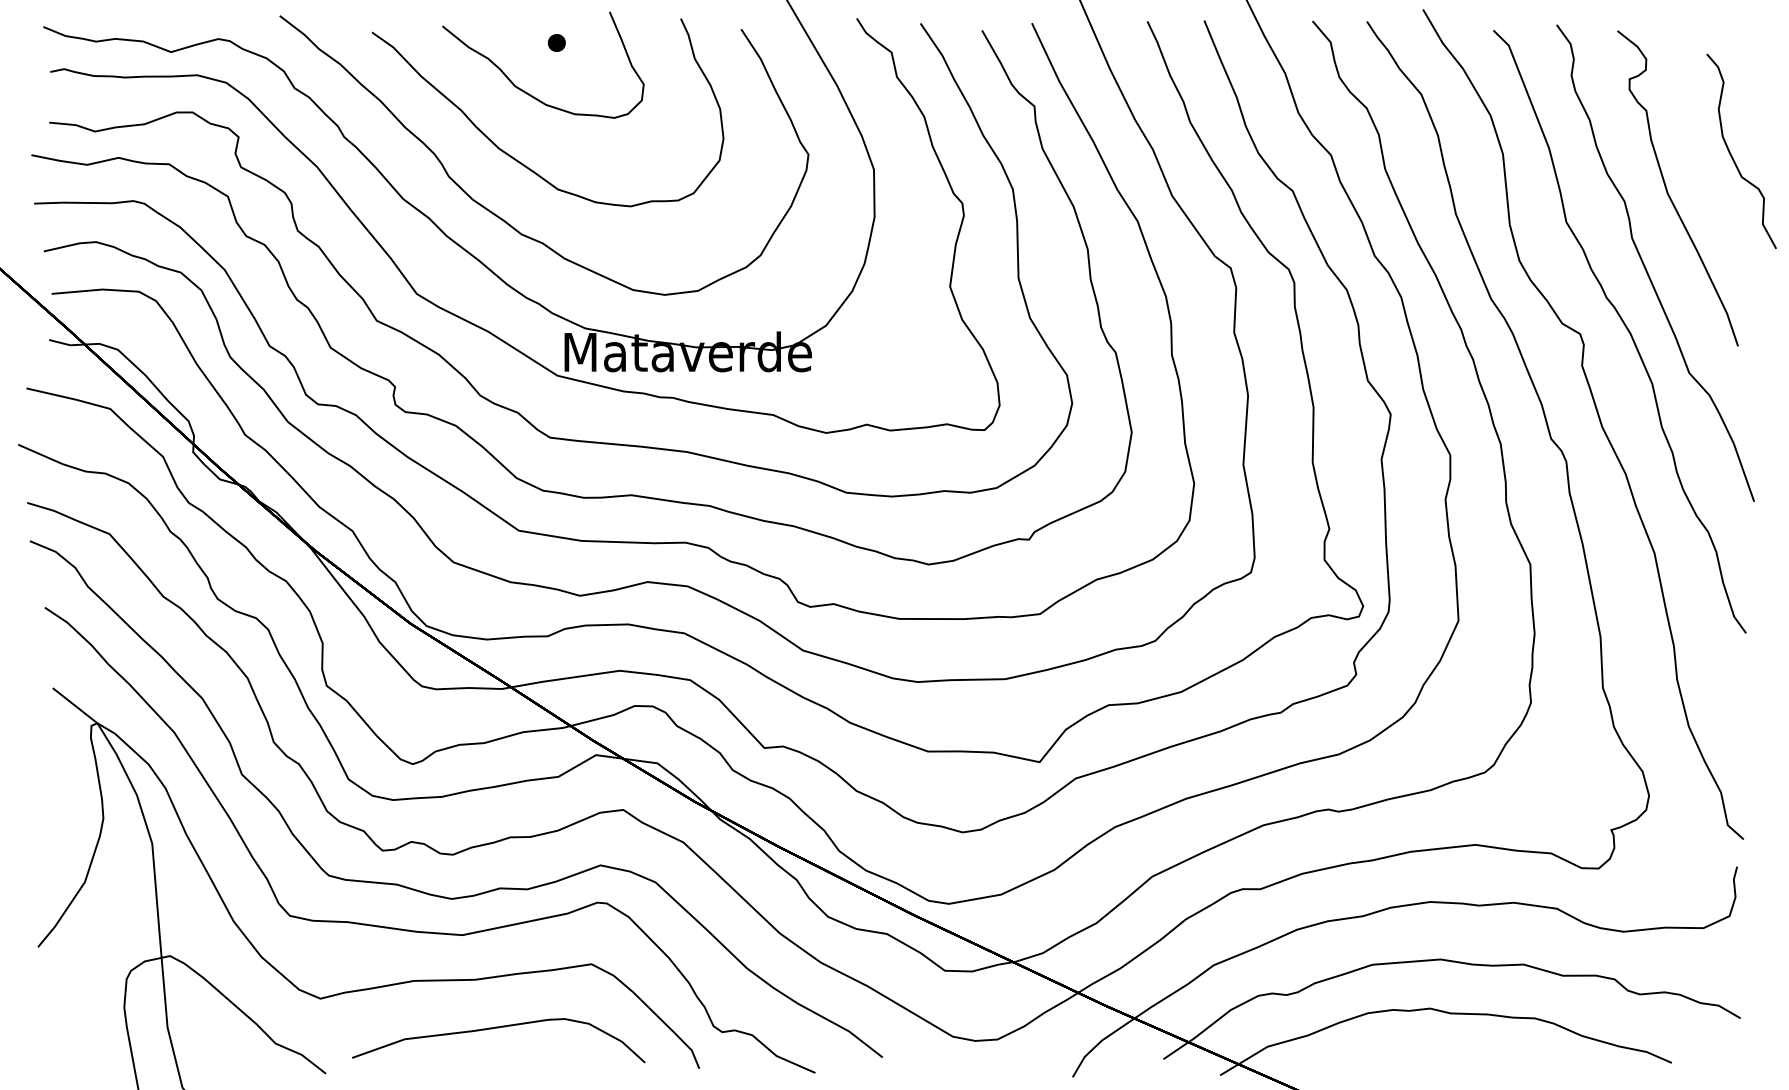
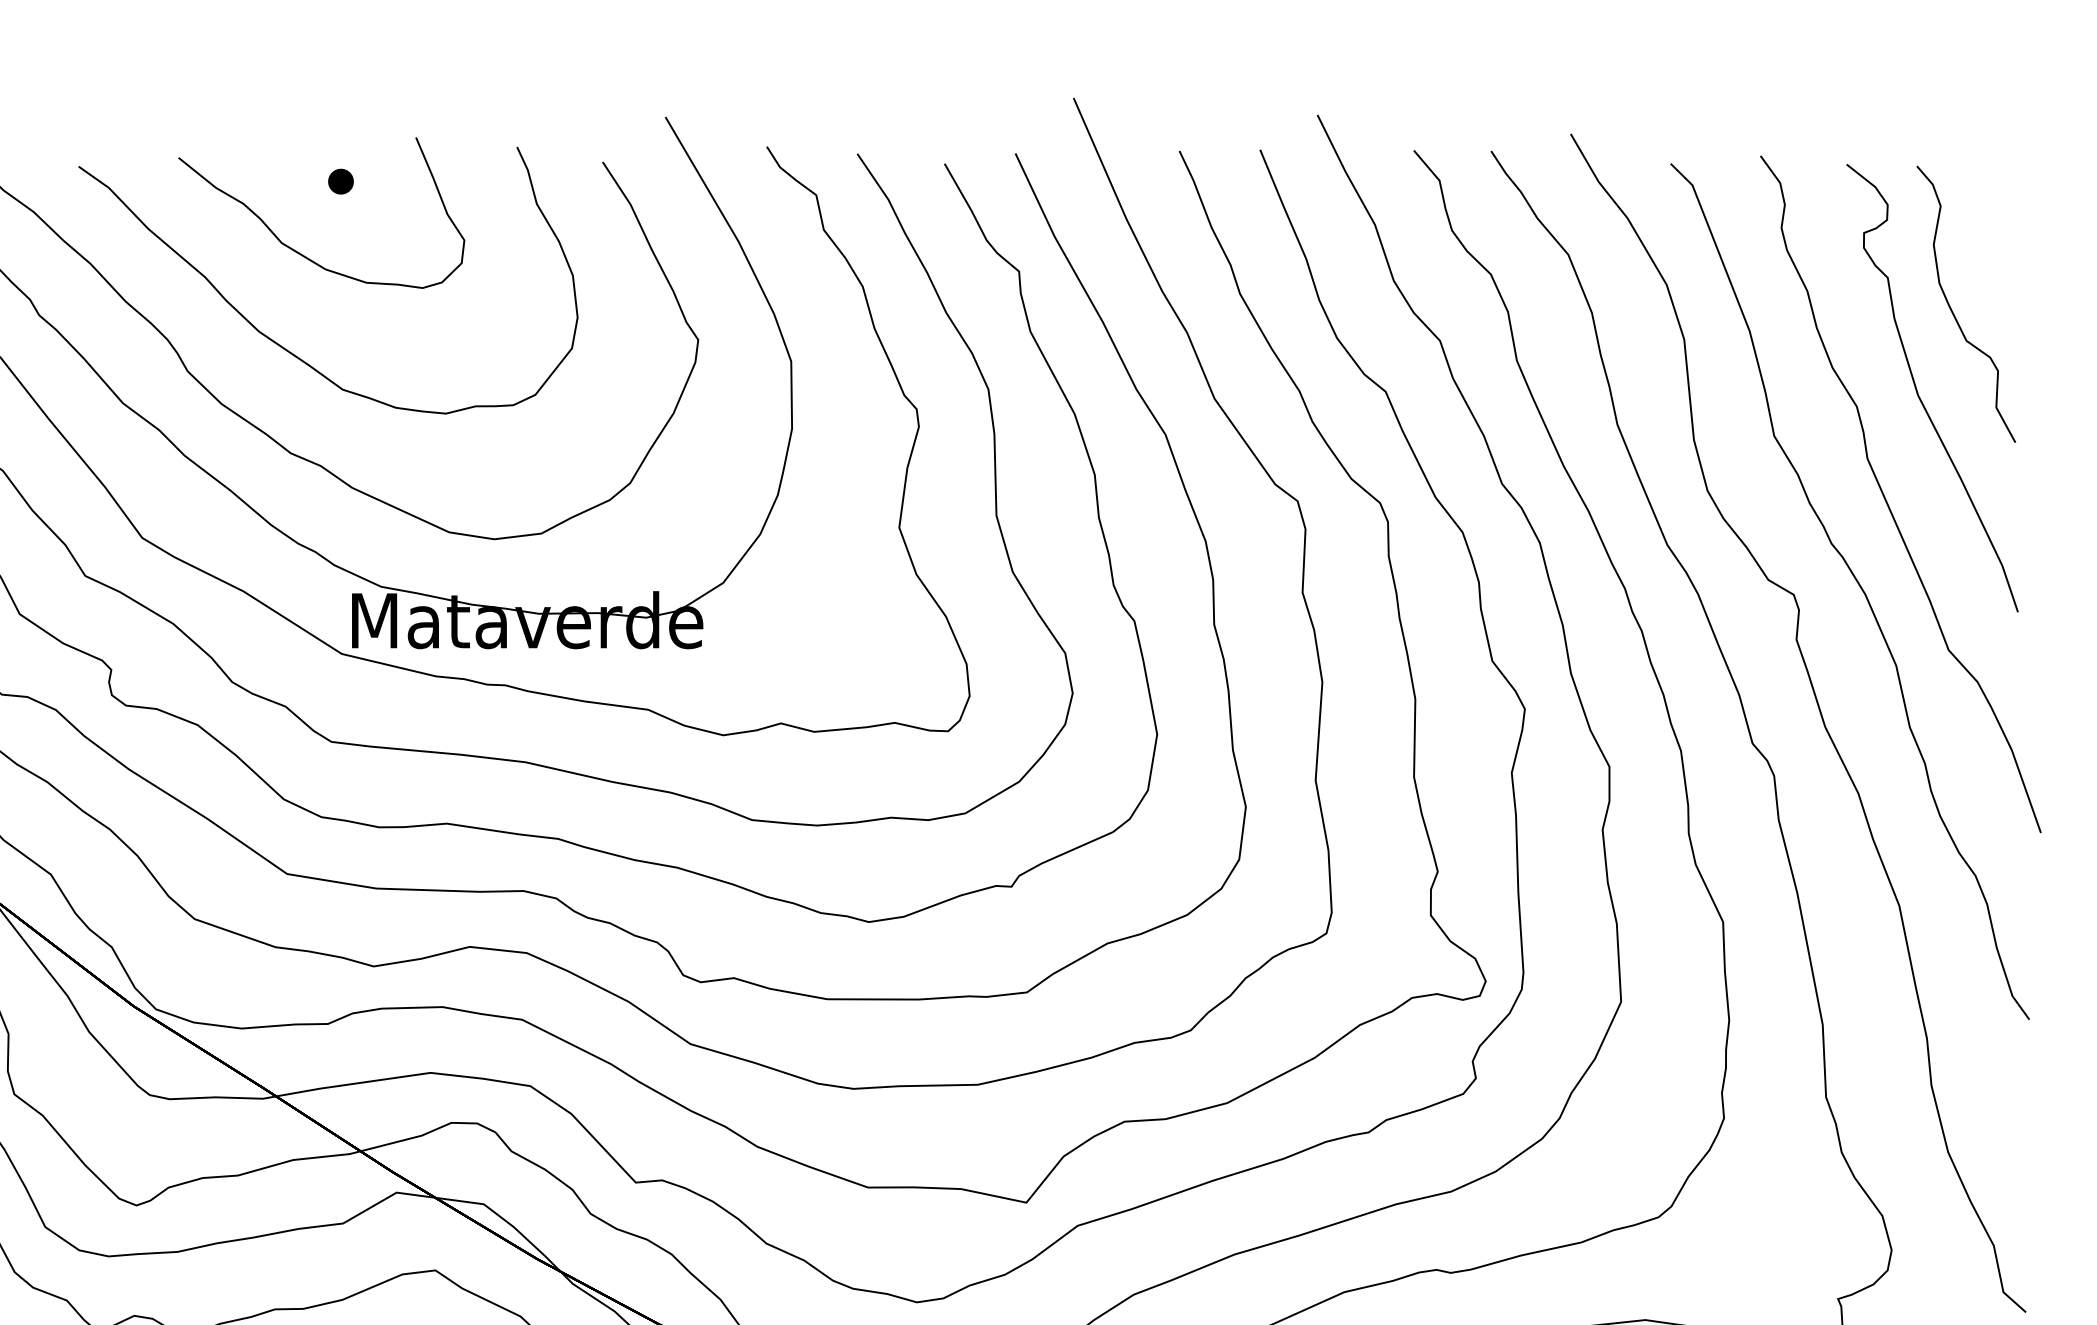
part: (1732, 155) -> (1953, 310), moved

